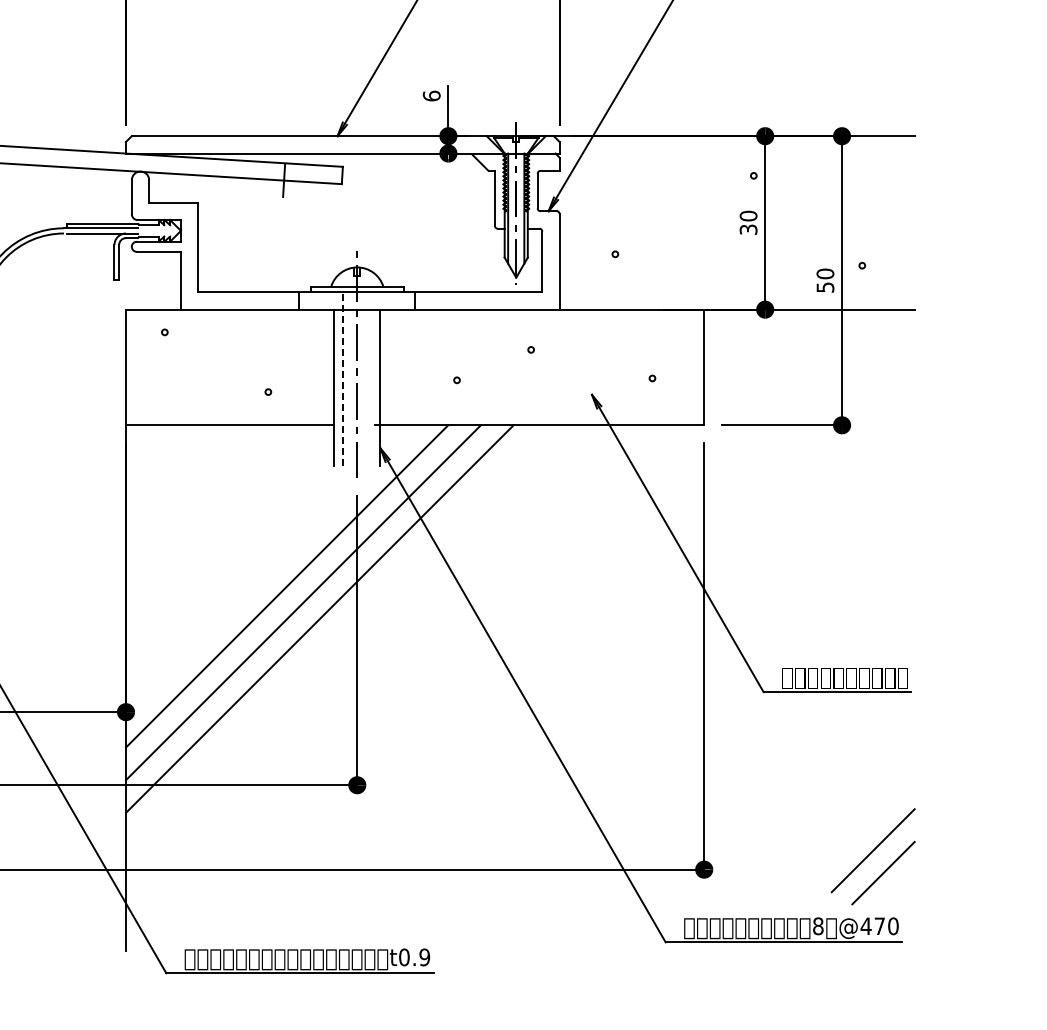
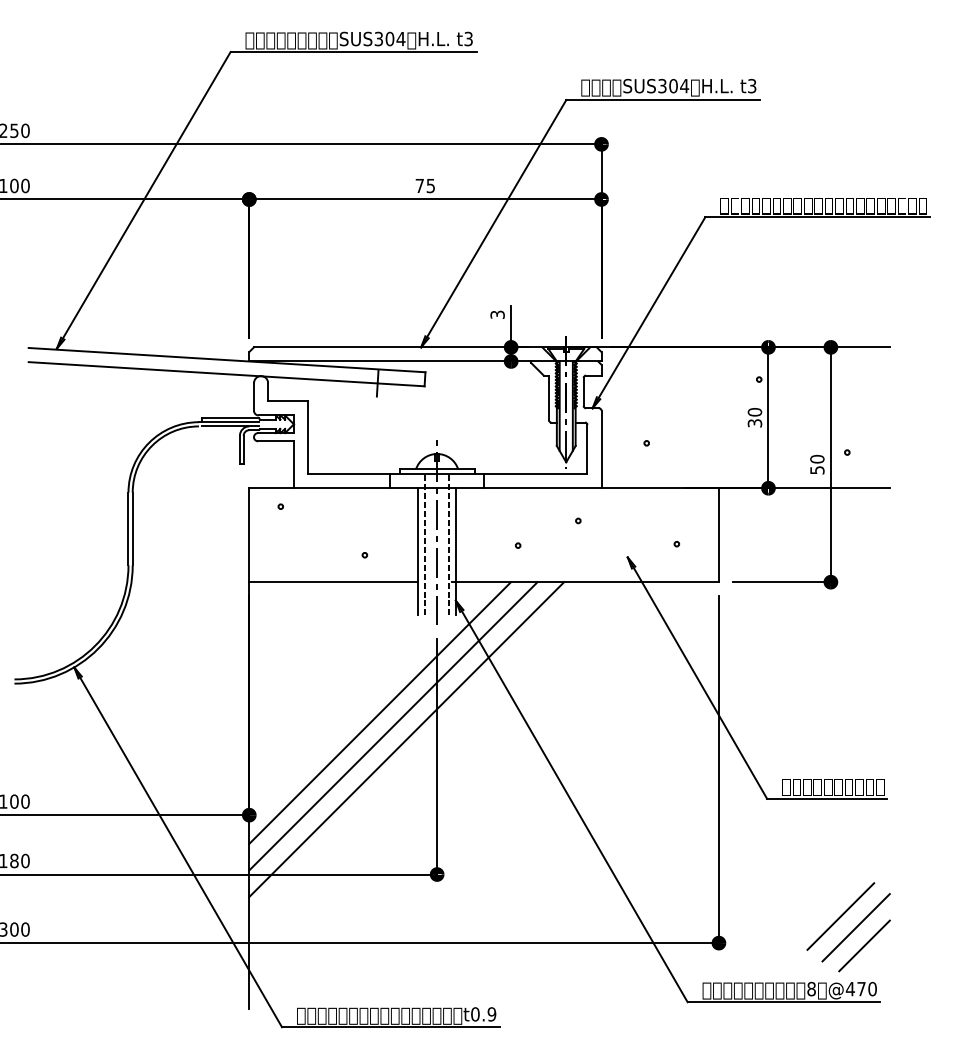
text: (431, 95) -> (497, 314), 6 -> 3
line: (371, 378) -> (448, 544), added
line: (853, 836) -> (840, 916), added

